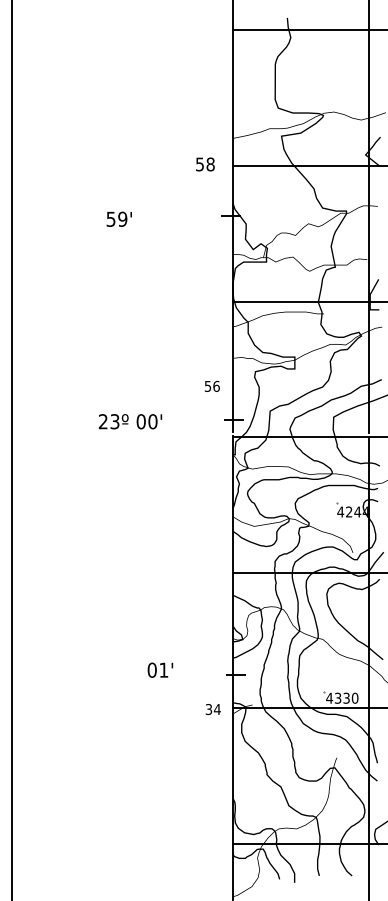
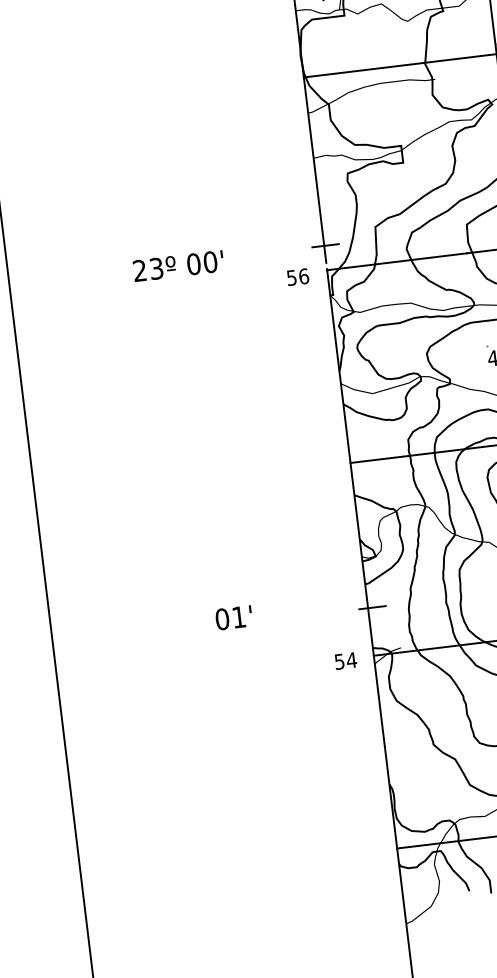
text: (211, 385) -> (296, 275), moved
text: (160, 669) -> (234, 616), moved
text: (208, 708) -> (338, 660), 34 -> 54

